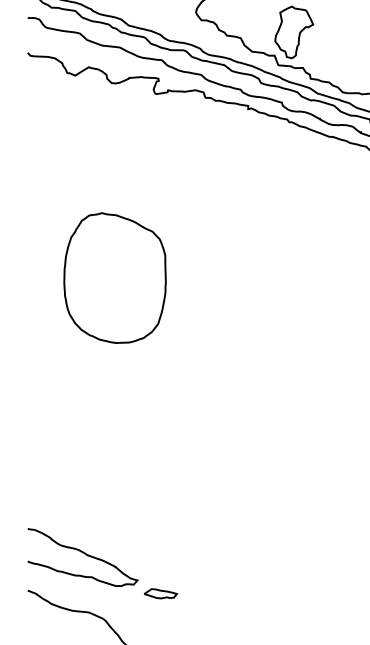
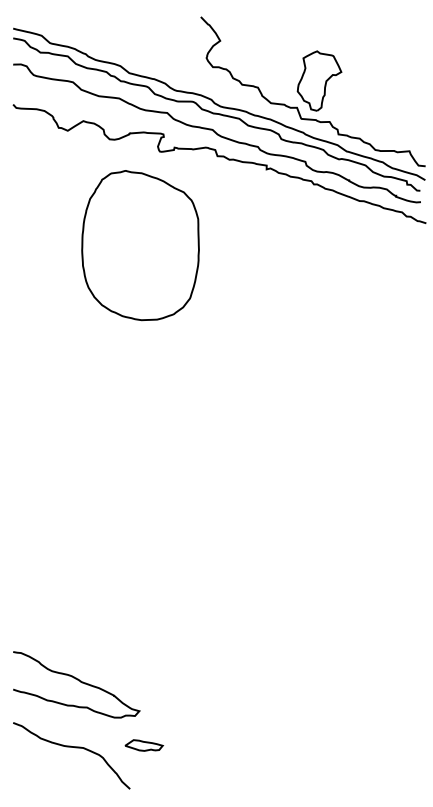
part: (115, 278) -> (140, 245), moved
part: (161, 593) -> (144, 745), moved

